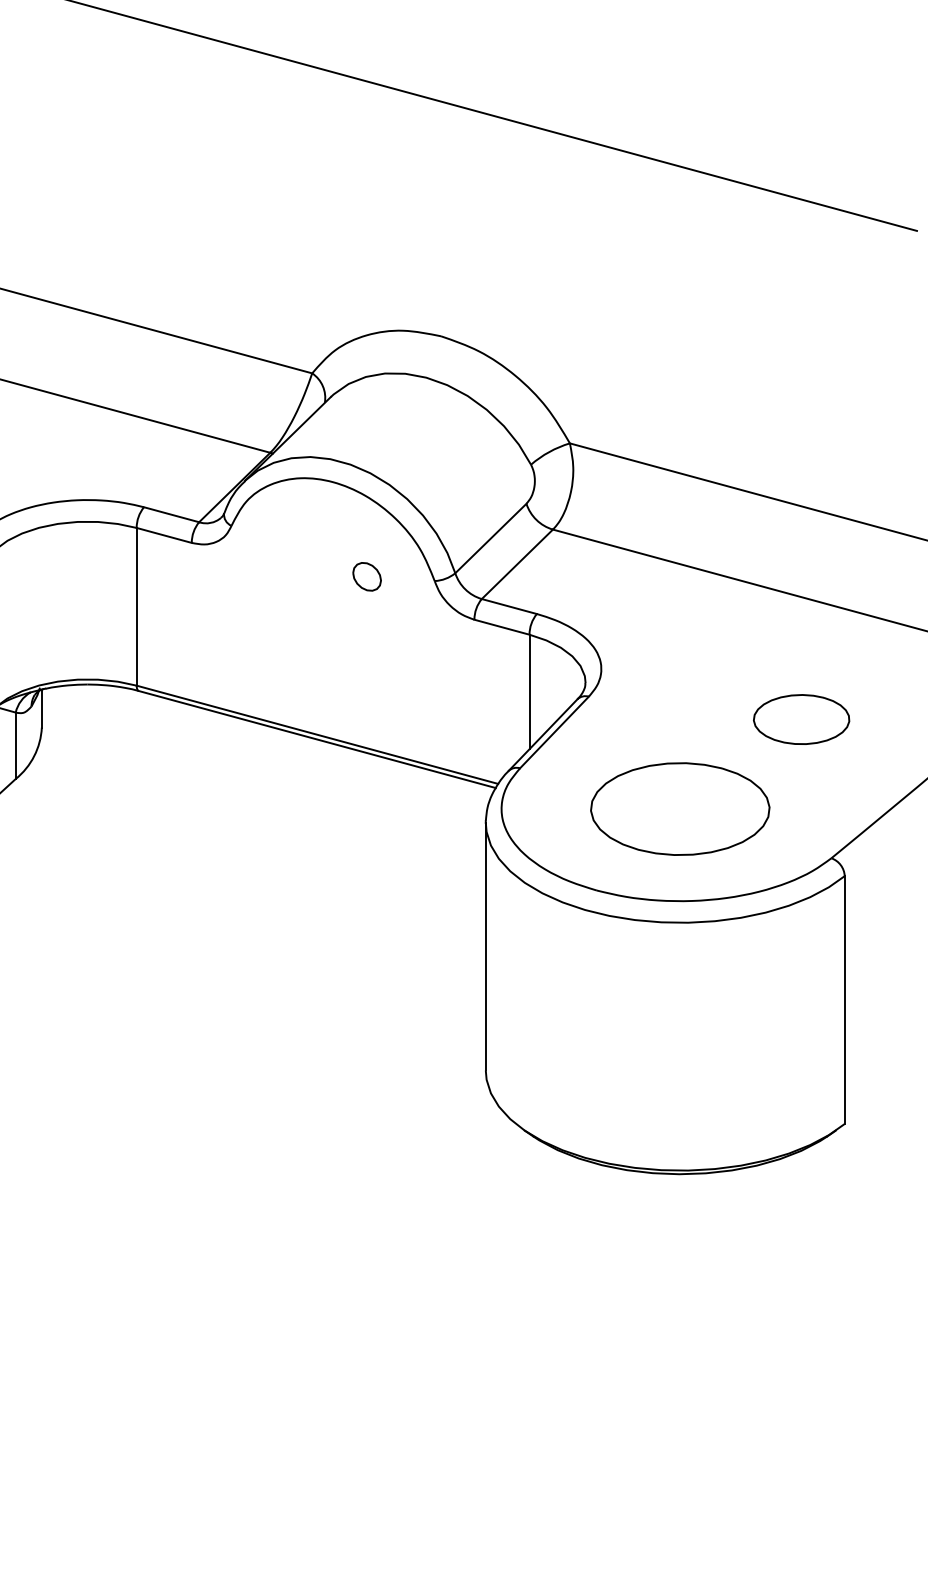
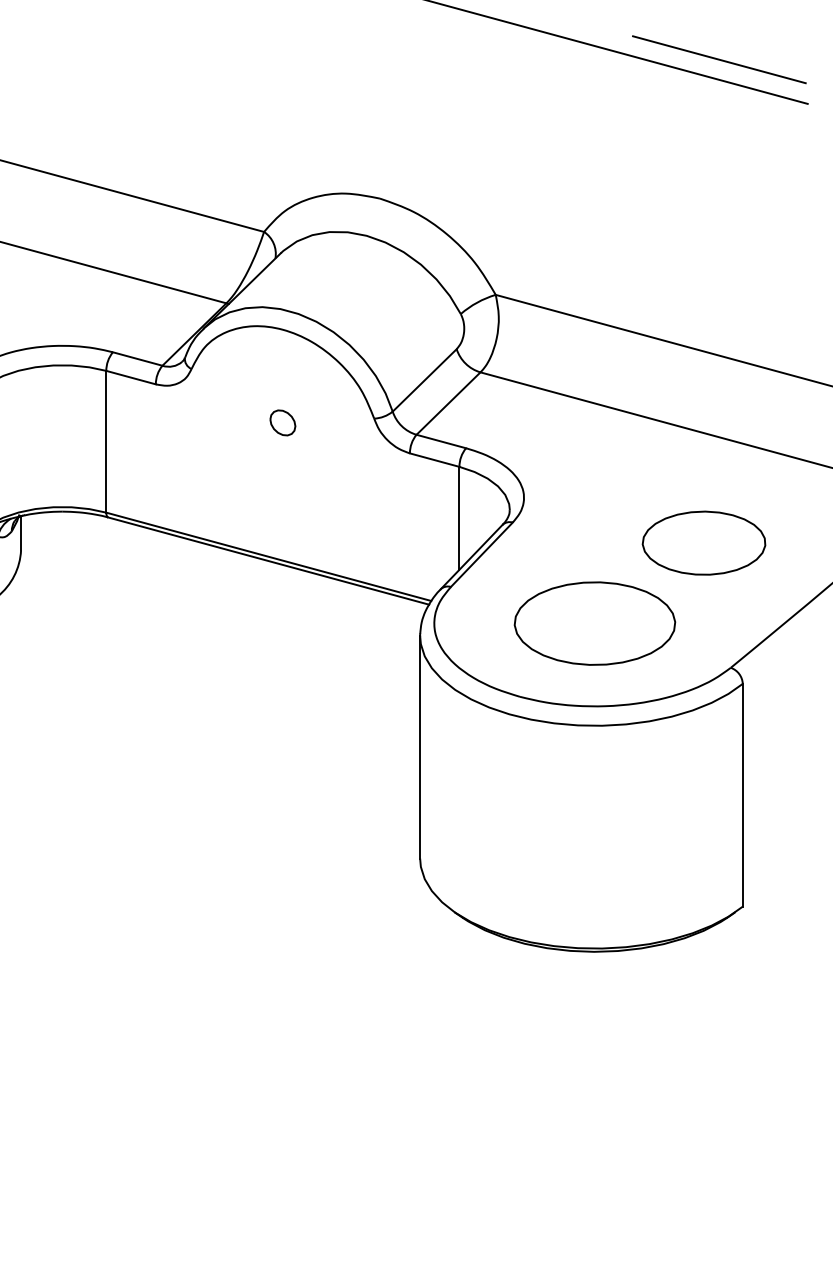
line: (818, 181) -> (719, 59), added
part: (366, 576) -> (282, 422), moved
part: (801, 719) -> (703, 543), size x1.43

